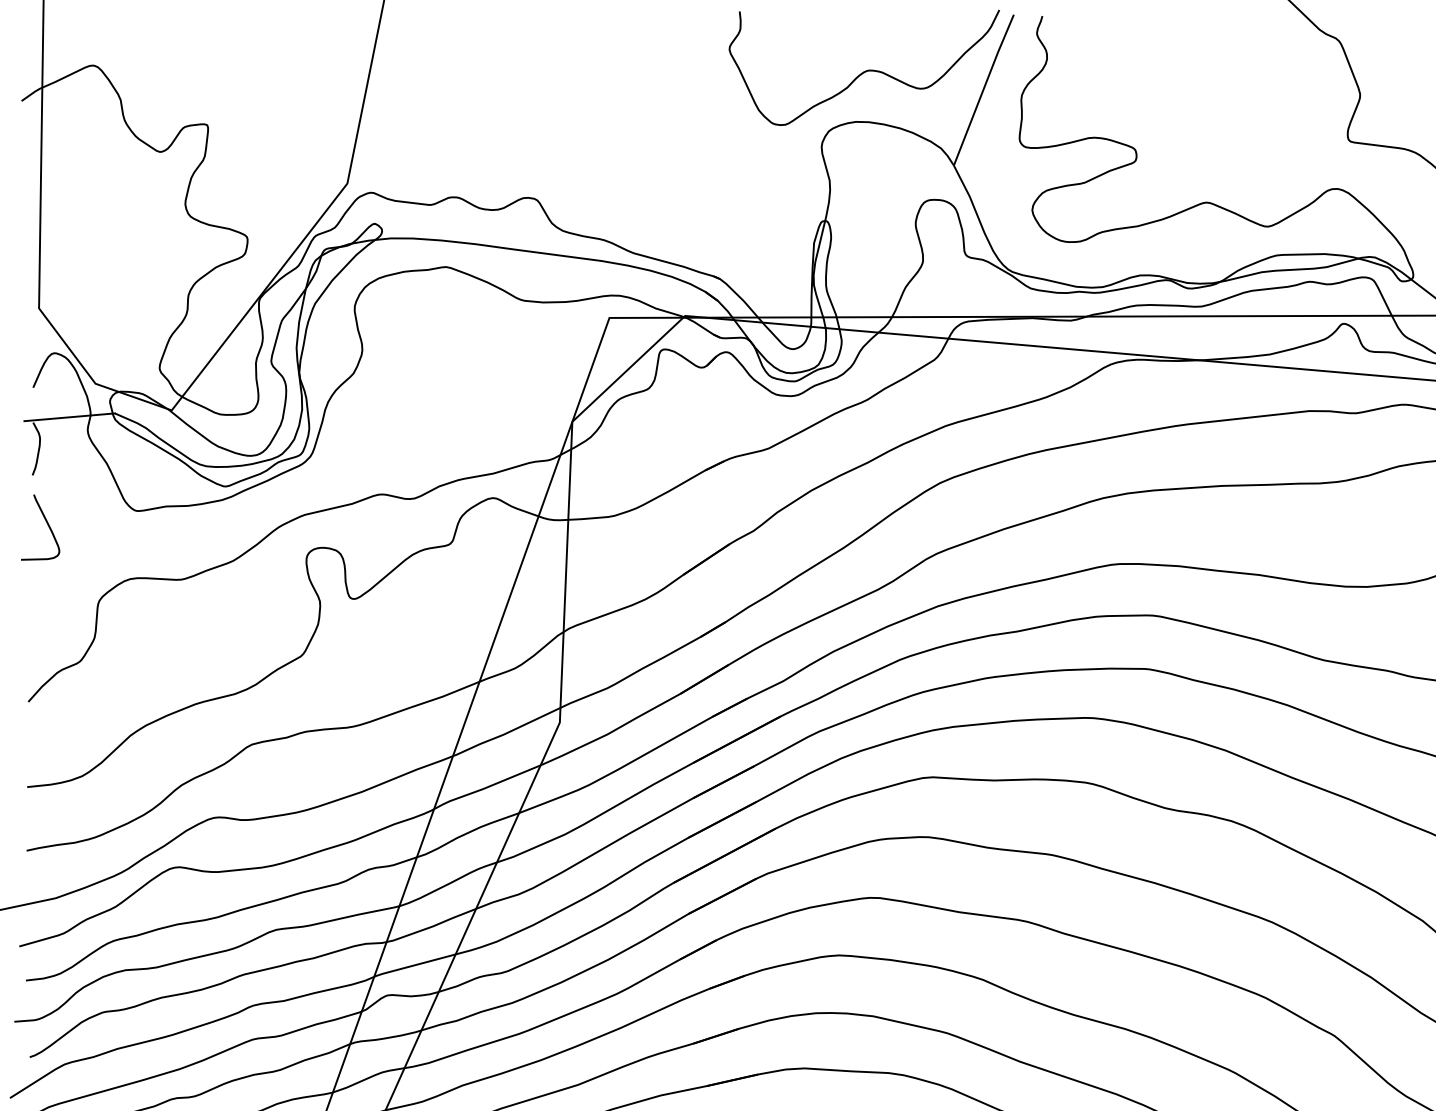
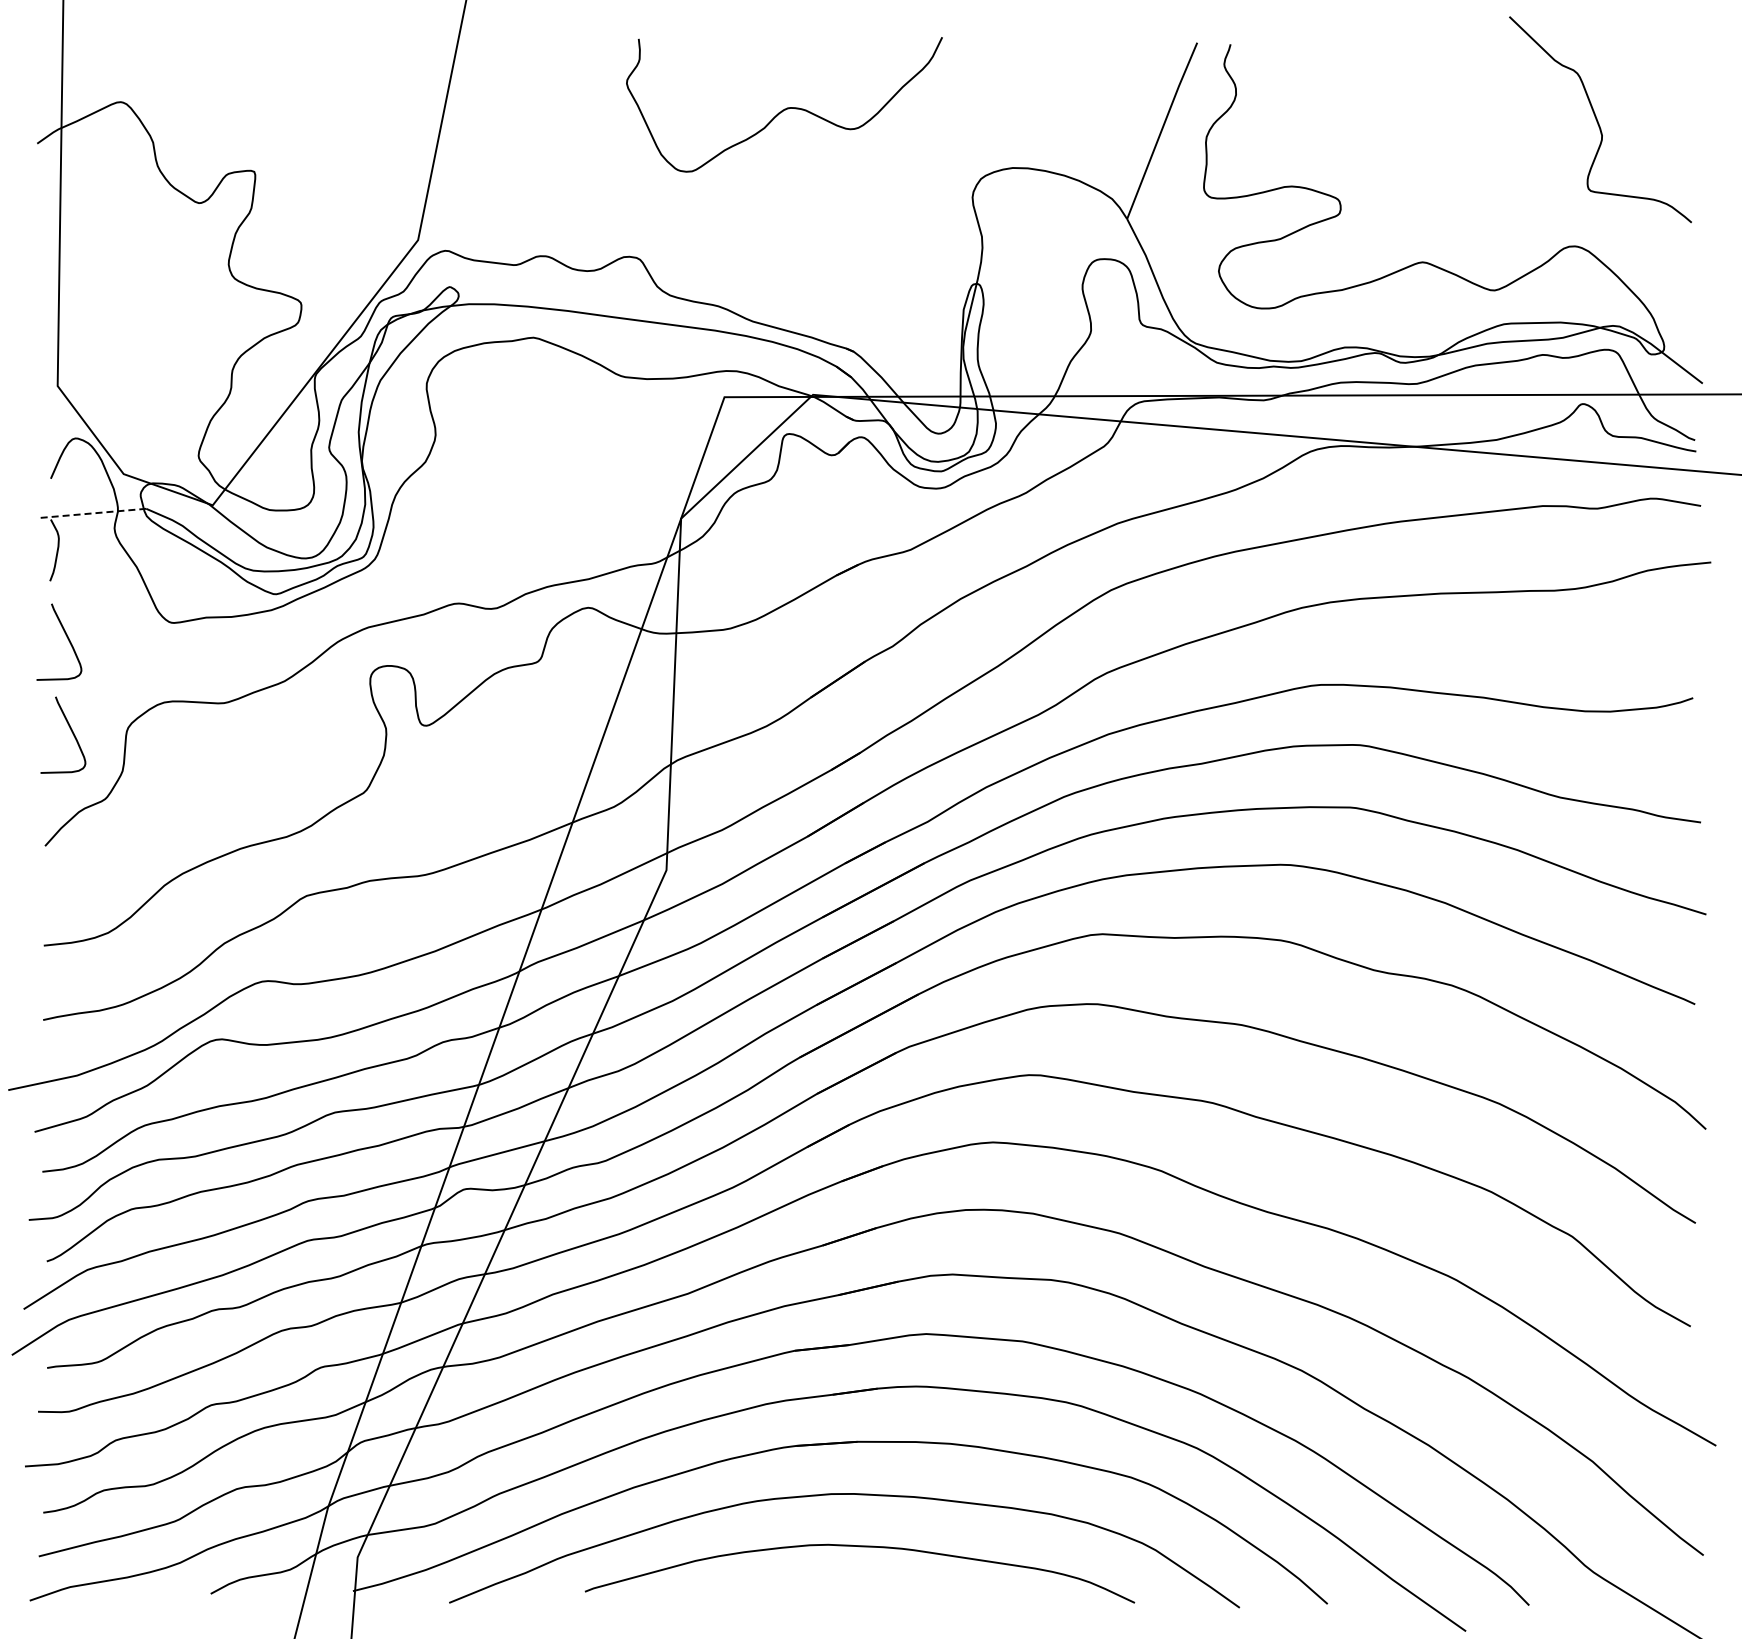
curve: (864, 70) -> (784, 108), moved
line: (68, 417) -> (92, 513), solid -> dashed
curve: (50, 603) -> (70, 730), added

